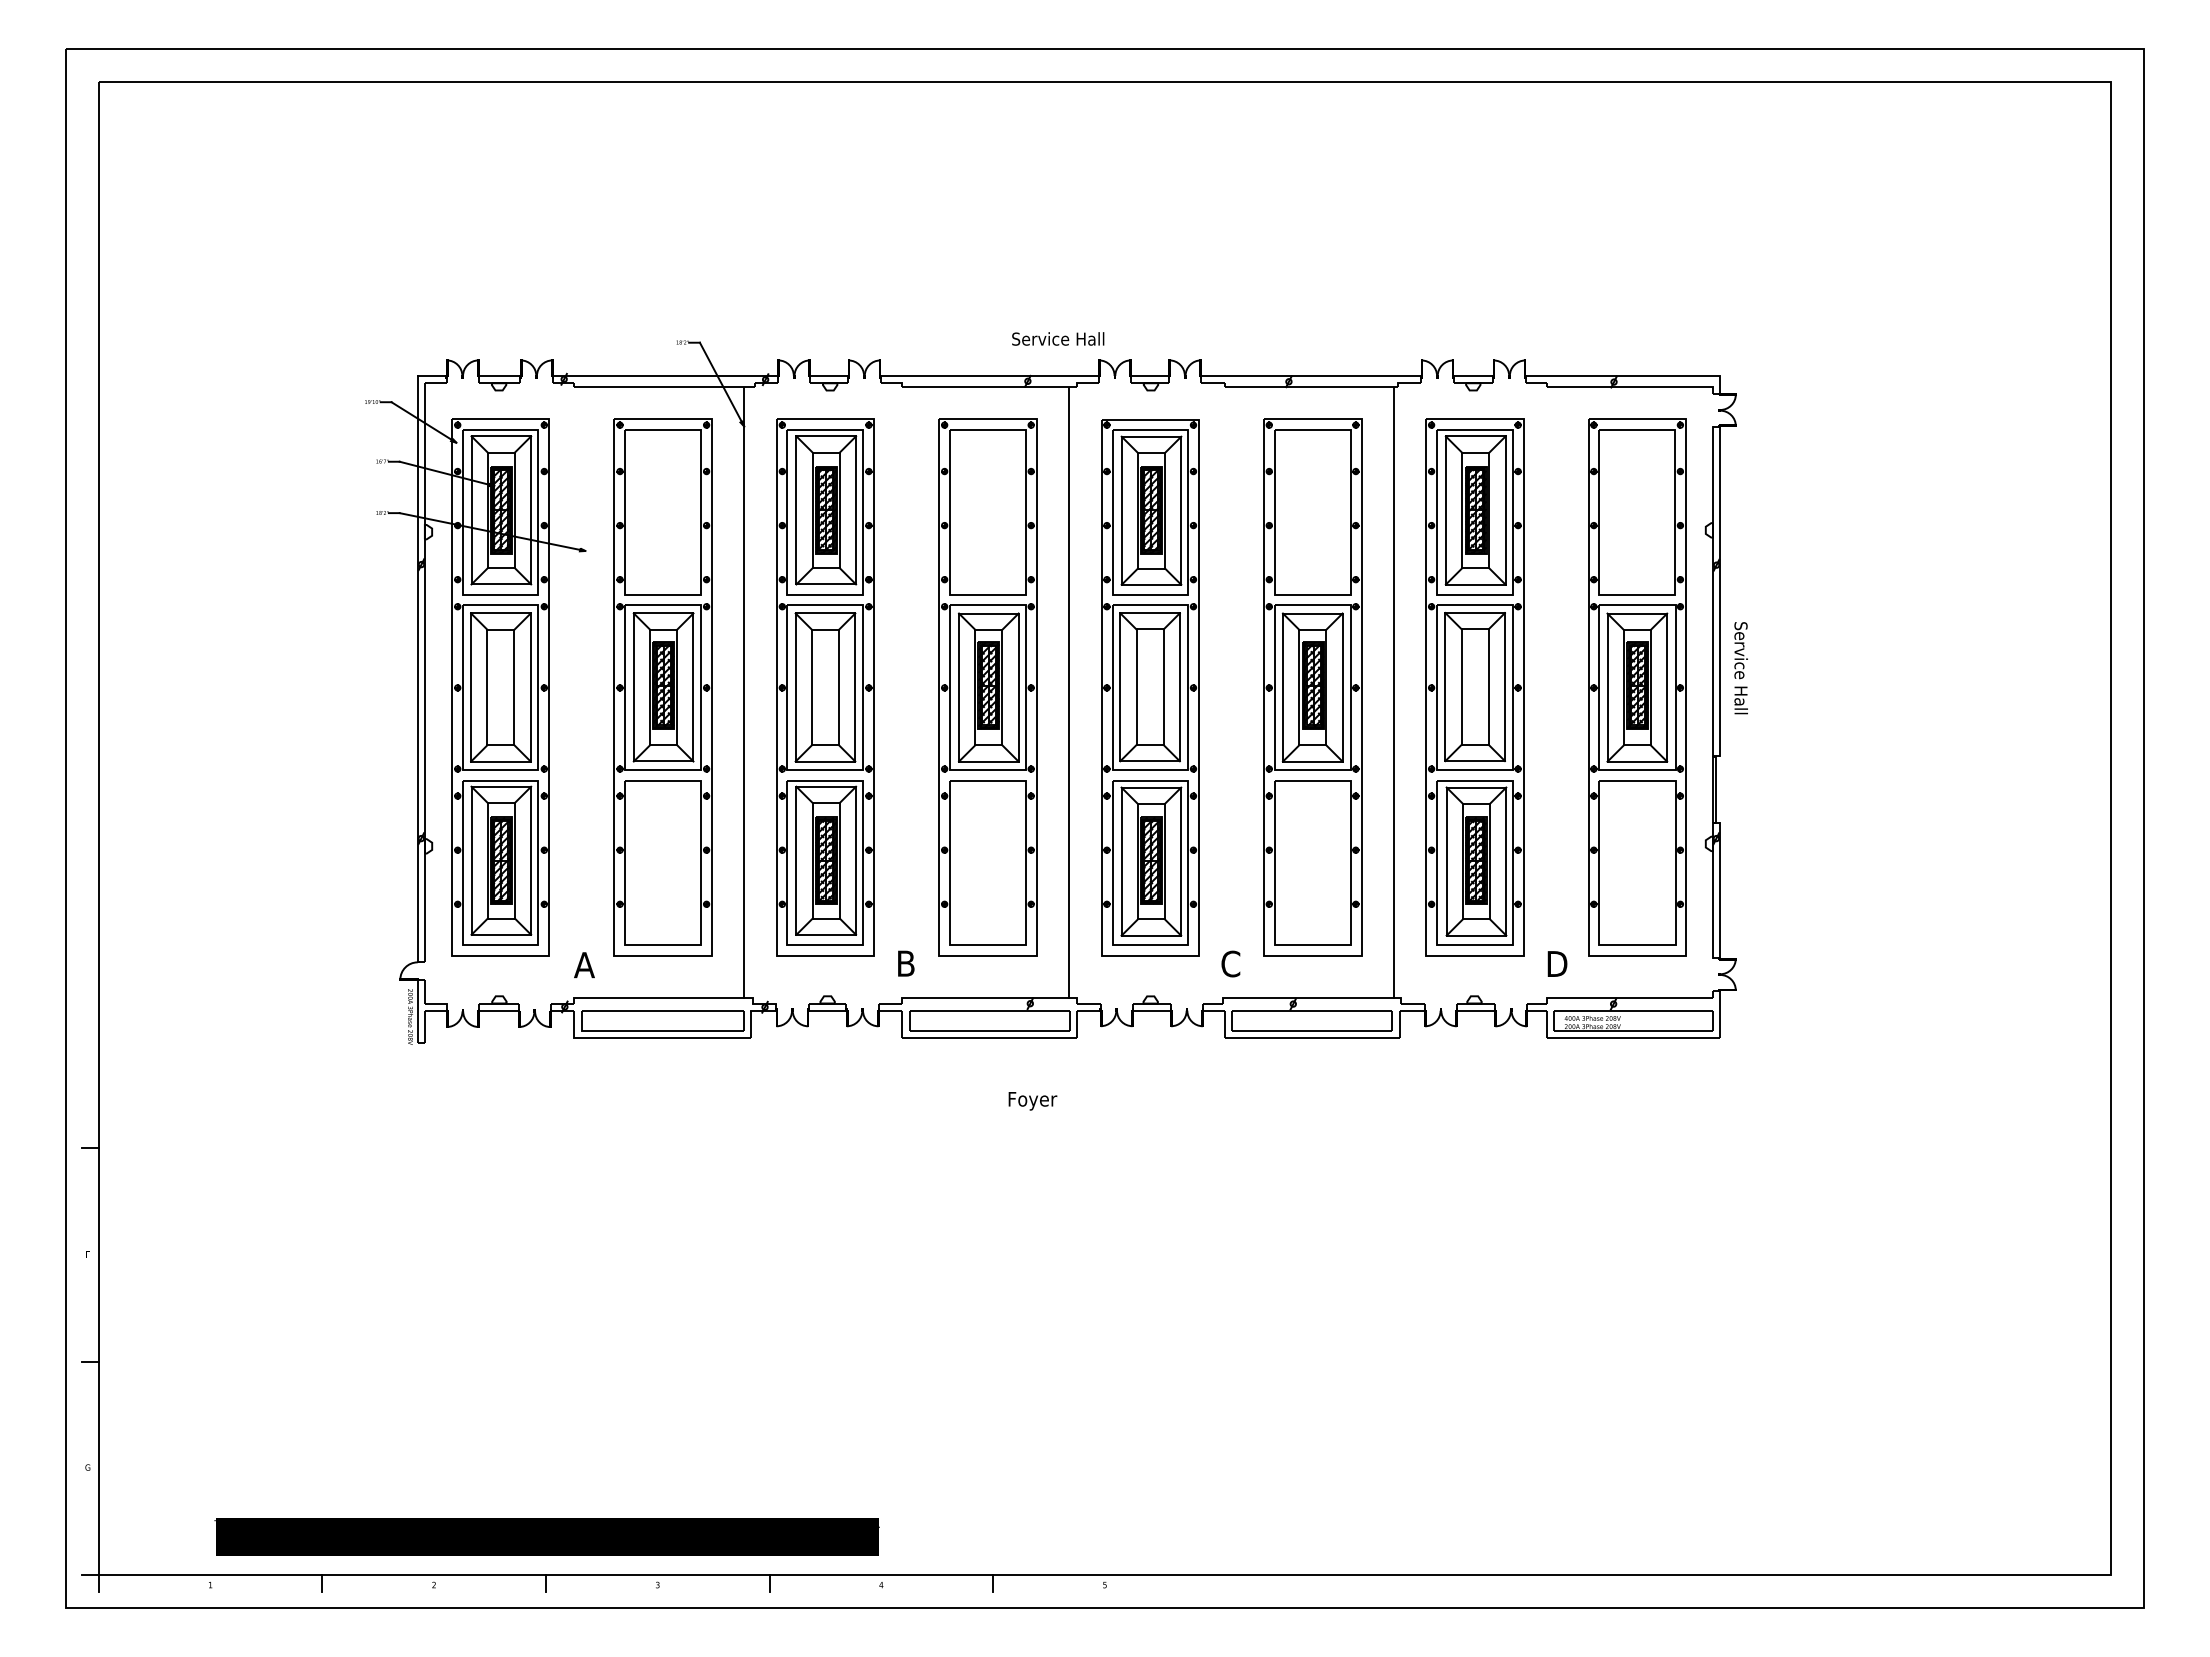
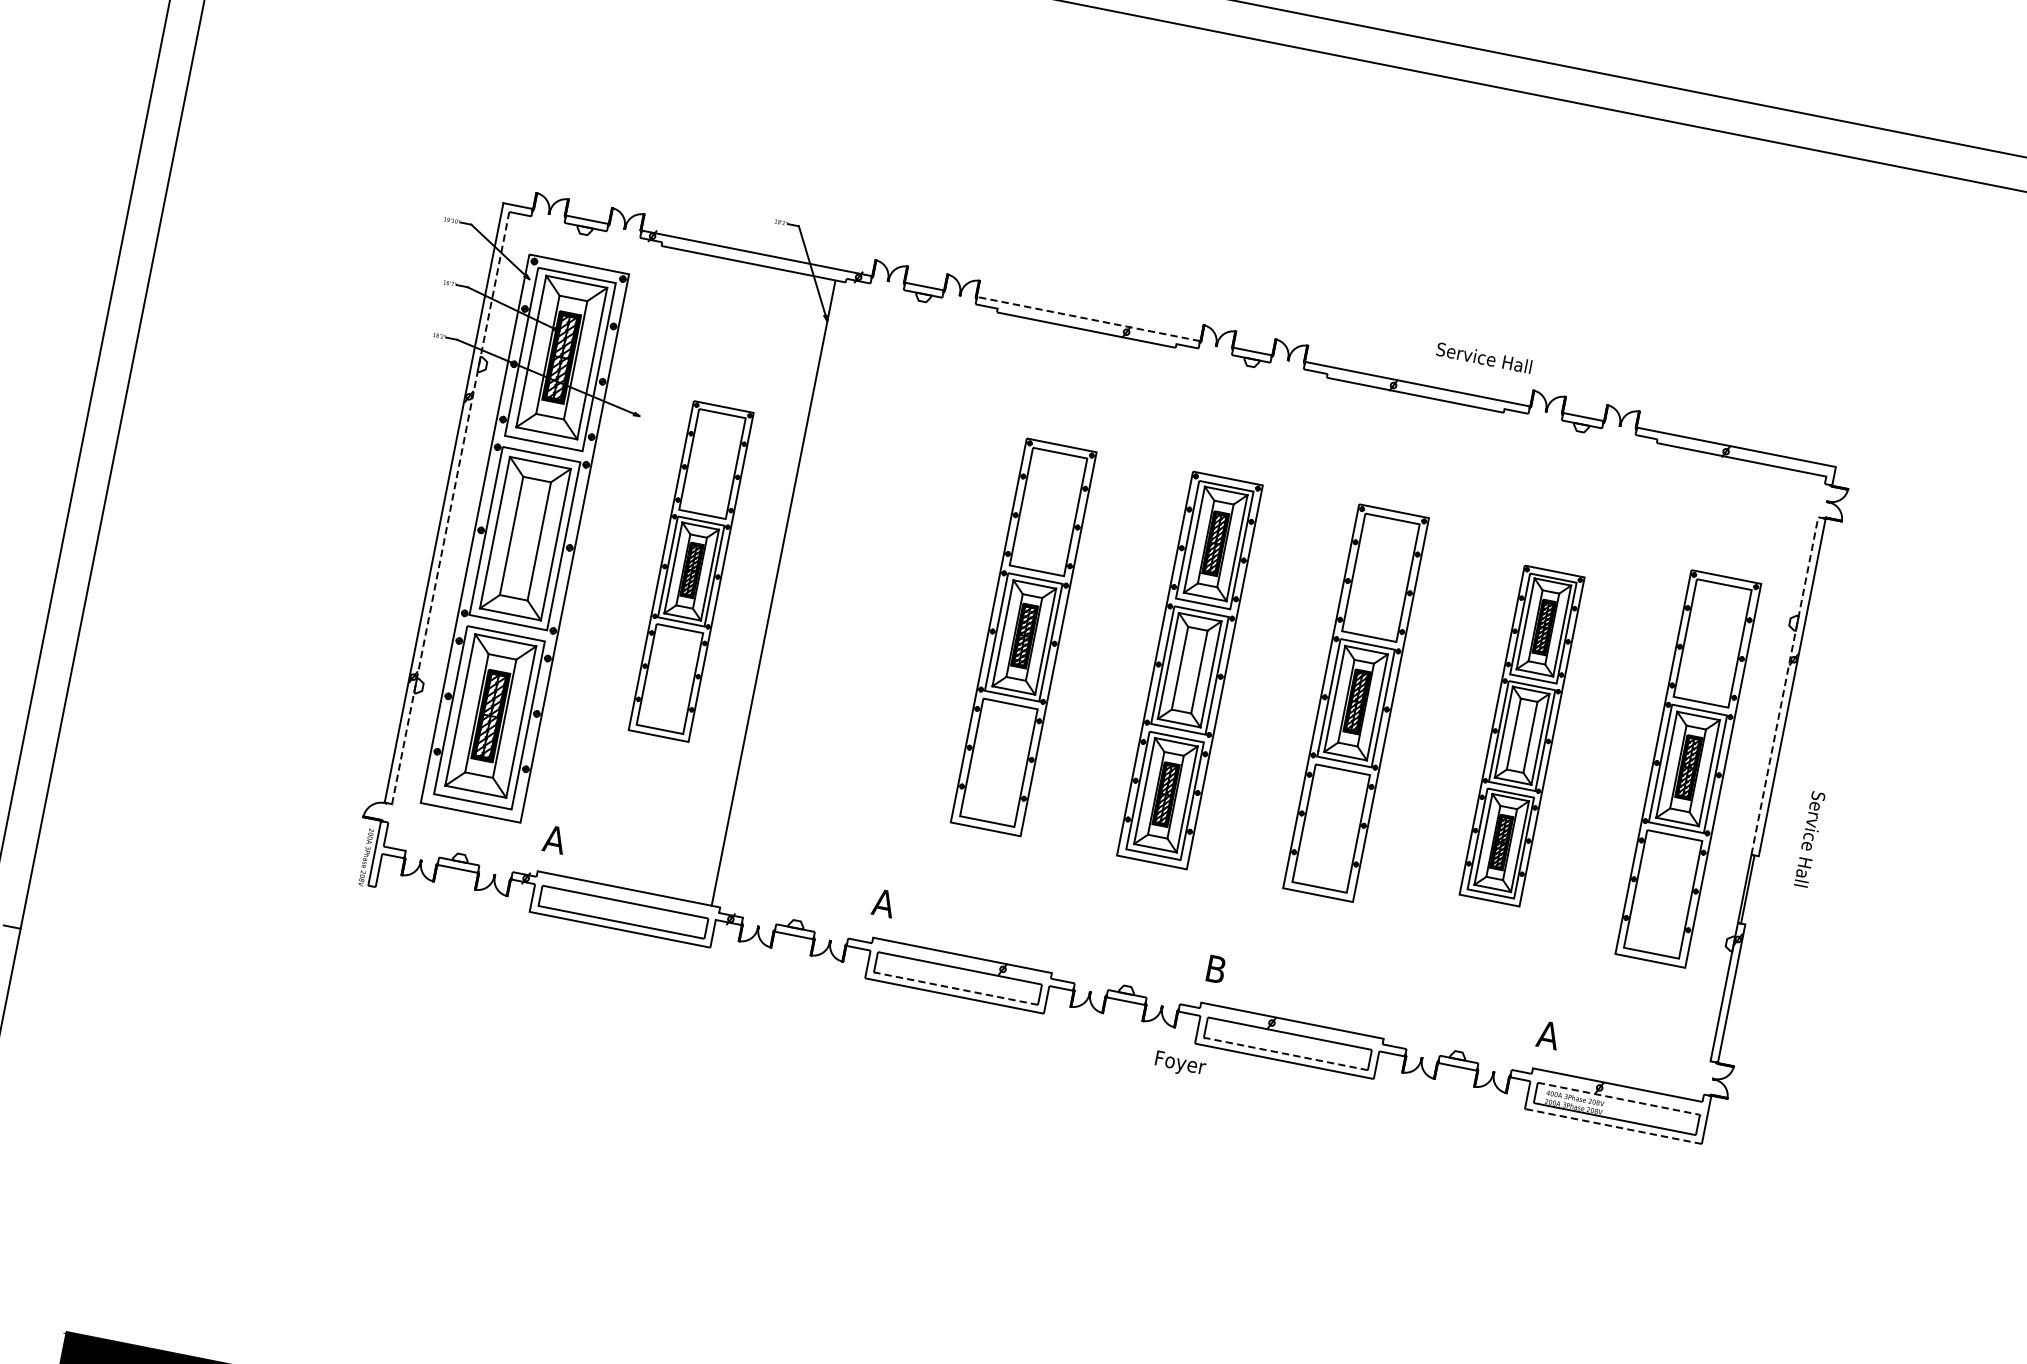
text: (1058, 338) -> (1484, 357), moved
line: (988, 376) -> (1087, 319), solid -> dashed
line: (1712, 591) -> (1784, 685), solid -> dashed
text: (1740, 668) -> (1809, 839), moved
line: (424, 673) -> (450, 508), solid -> dashed
part: (662, 687) -> (690, 571), size x0.6
part: (825, 687) -> (857, 604), removed
part: (987, 687) -> (1023, 637), size x0.7
part: (1150, 687) -> (1190, 670), size x0.7
part: (1312, 687) -> (1355, 703), size x0.7
part: (1474, 687) -> (1521, 735), size x0.6
part: (1637, 687) -> (1688, 768), size x0.7
line: (1069, 692) -> (1106, 658), removed
line: (1393, 692) -> (1437, 724), removed
text: (905, 963) -> (883, 902), B -> A
text: (1230, 963) -> (1215, 968), C -> B
text: (1556, 963) -> (1549, 1034), D -> A
line: (1634, 1010) -> (1619, 1098), solid -> dashed
line: (989, 1030) -> (955, 988), solid -> dashed
line: (1311, 1030) -> (1285, 1053), solid -> dashed
line: (1633, 1037) -> (1613, 1126), solid -> dashed
text: (1032, 1101) -> (1179, 1064), moved

